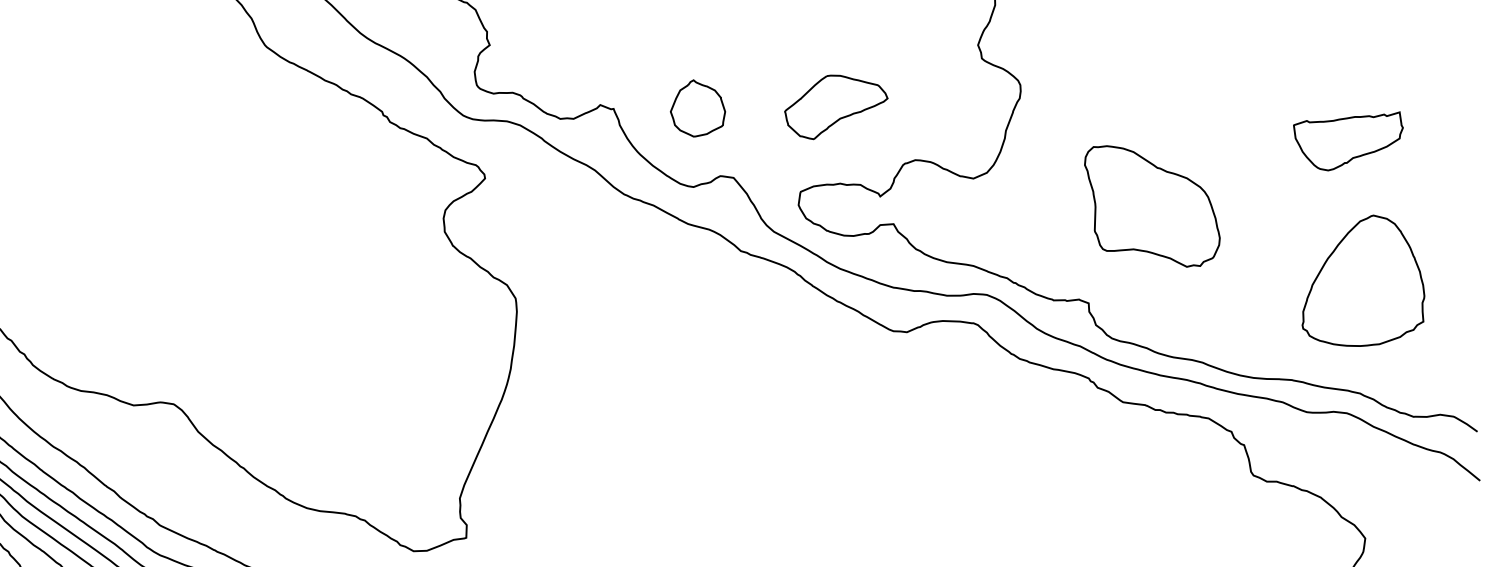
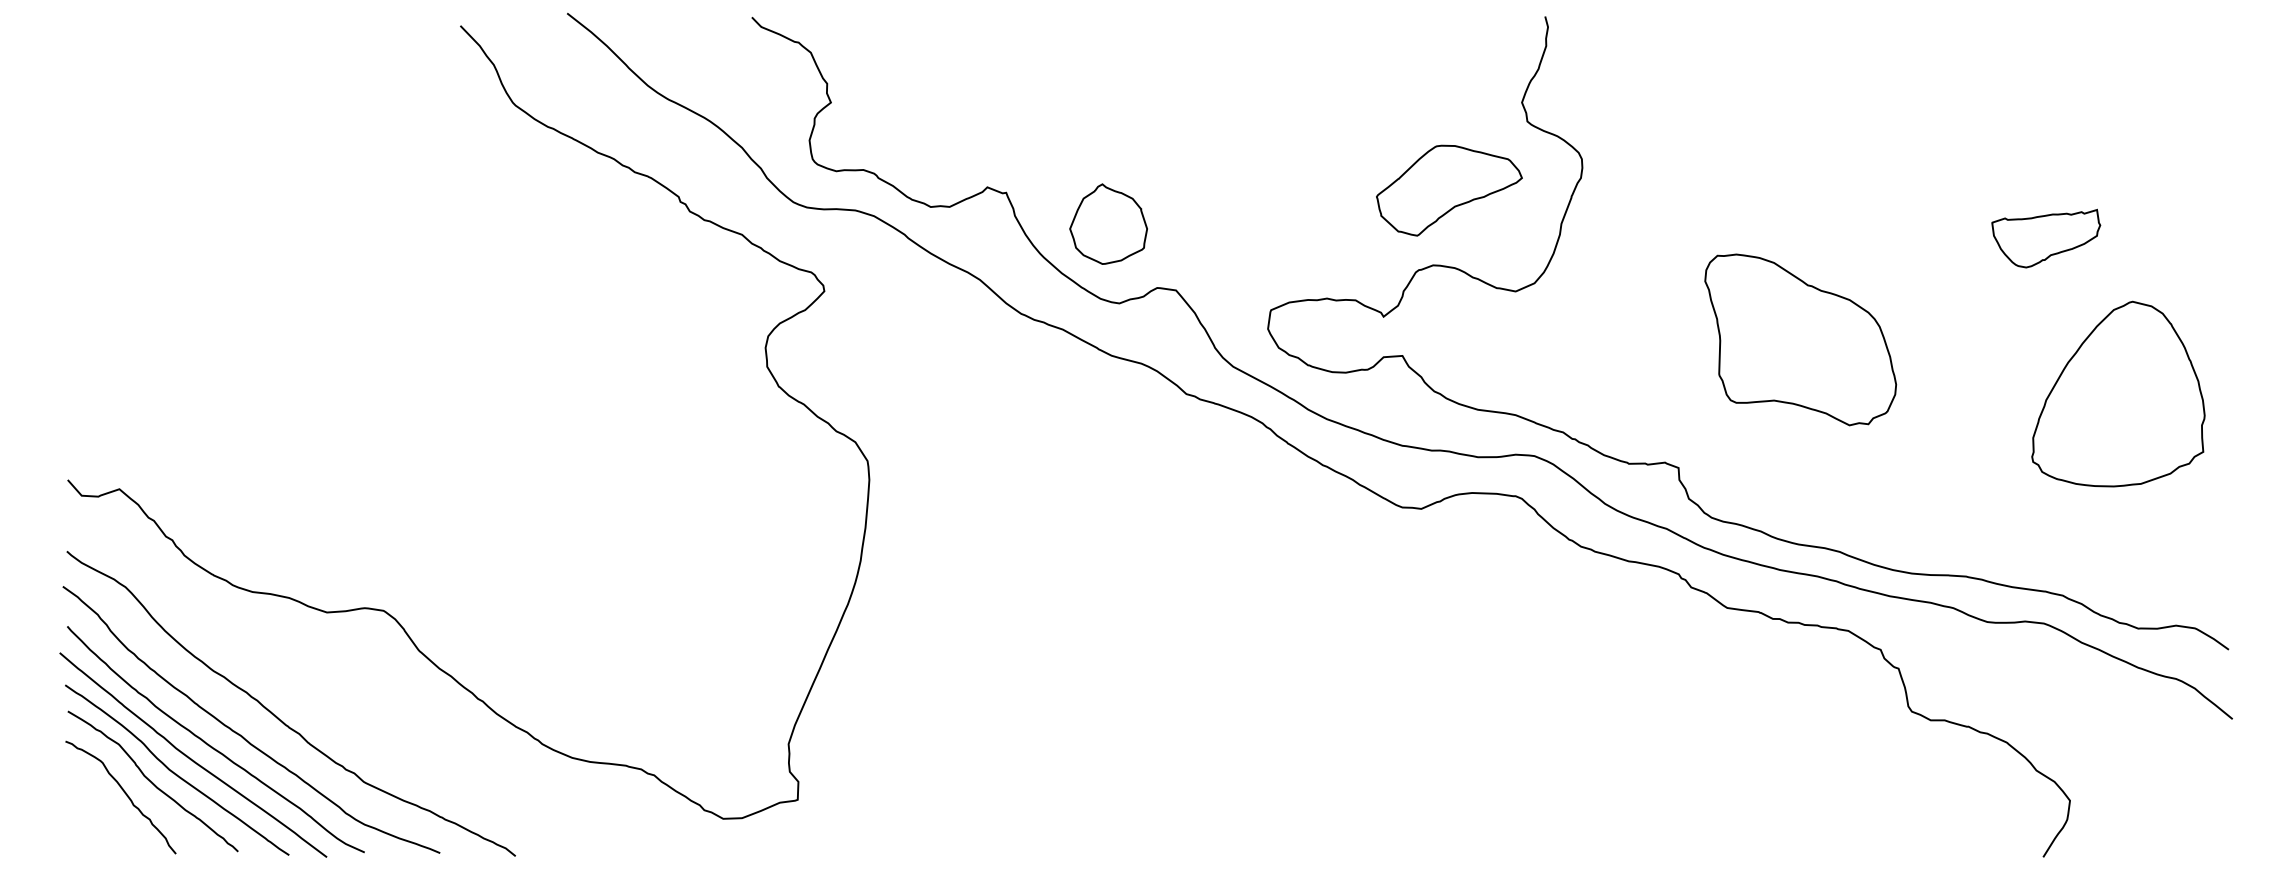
part: (697, 107) -> (1108, 223), moved
part: (836, 107) -> (1449, 190), moved
part: (1348, 141) -> (2046, 238), size x0.7
part: (1152, 206) -> (1800, 339), moved
part: (1363, 280) -> (2118, 393), moved

